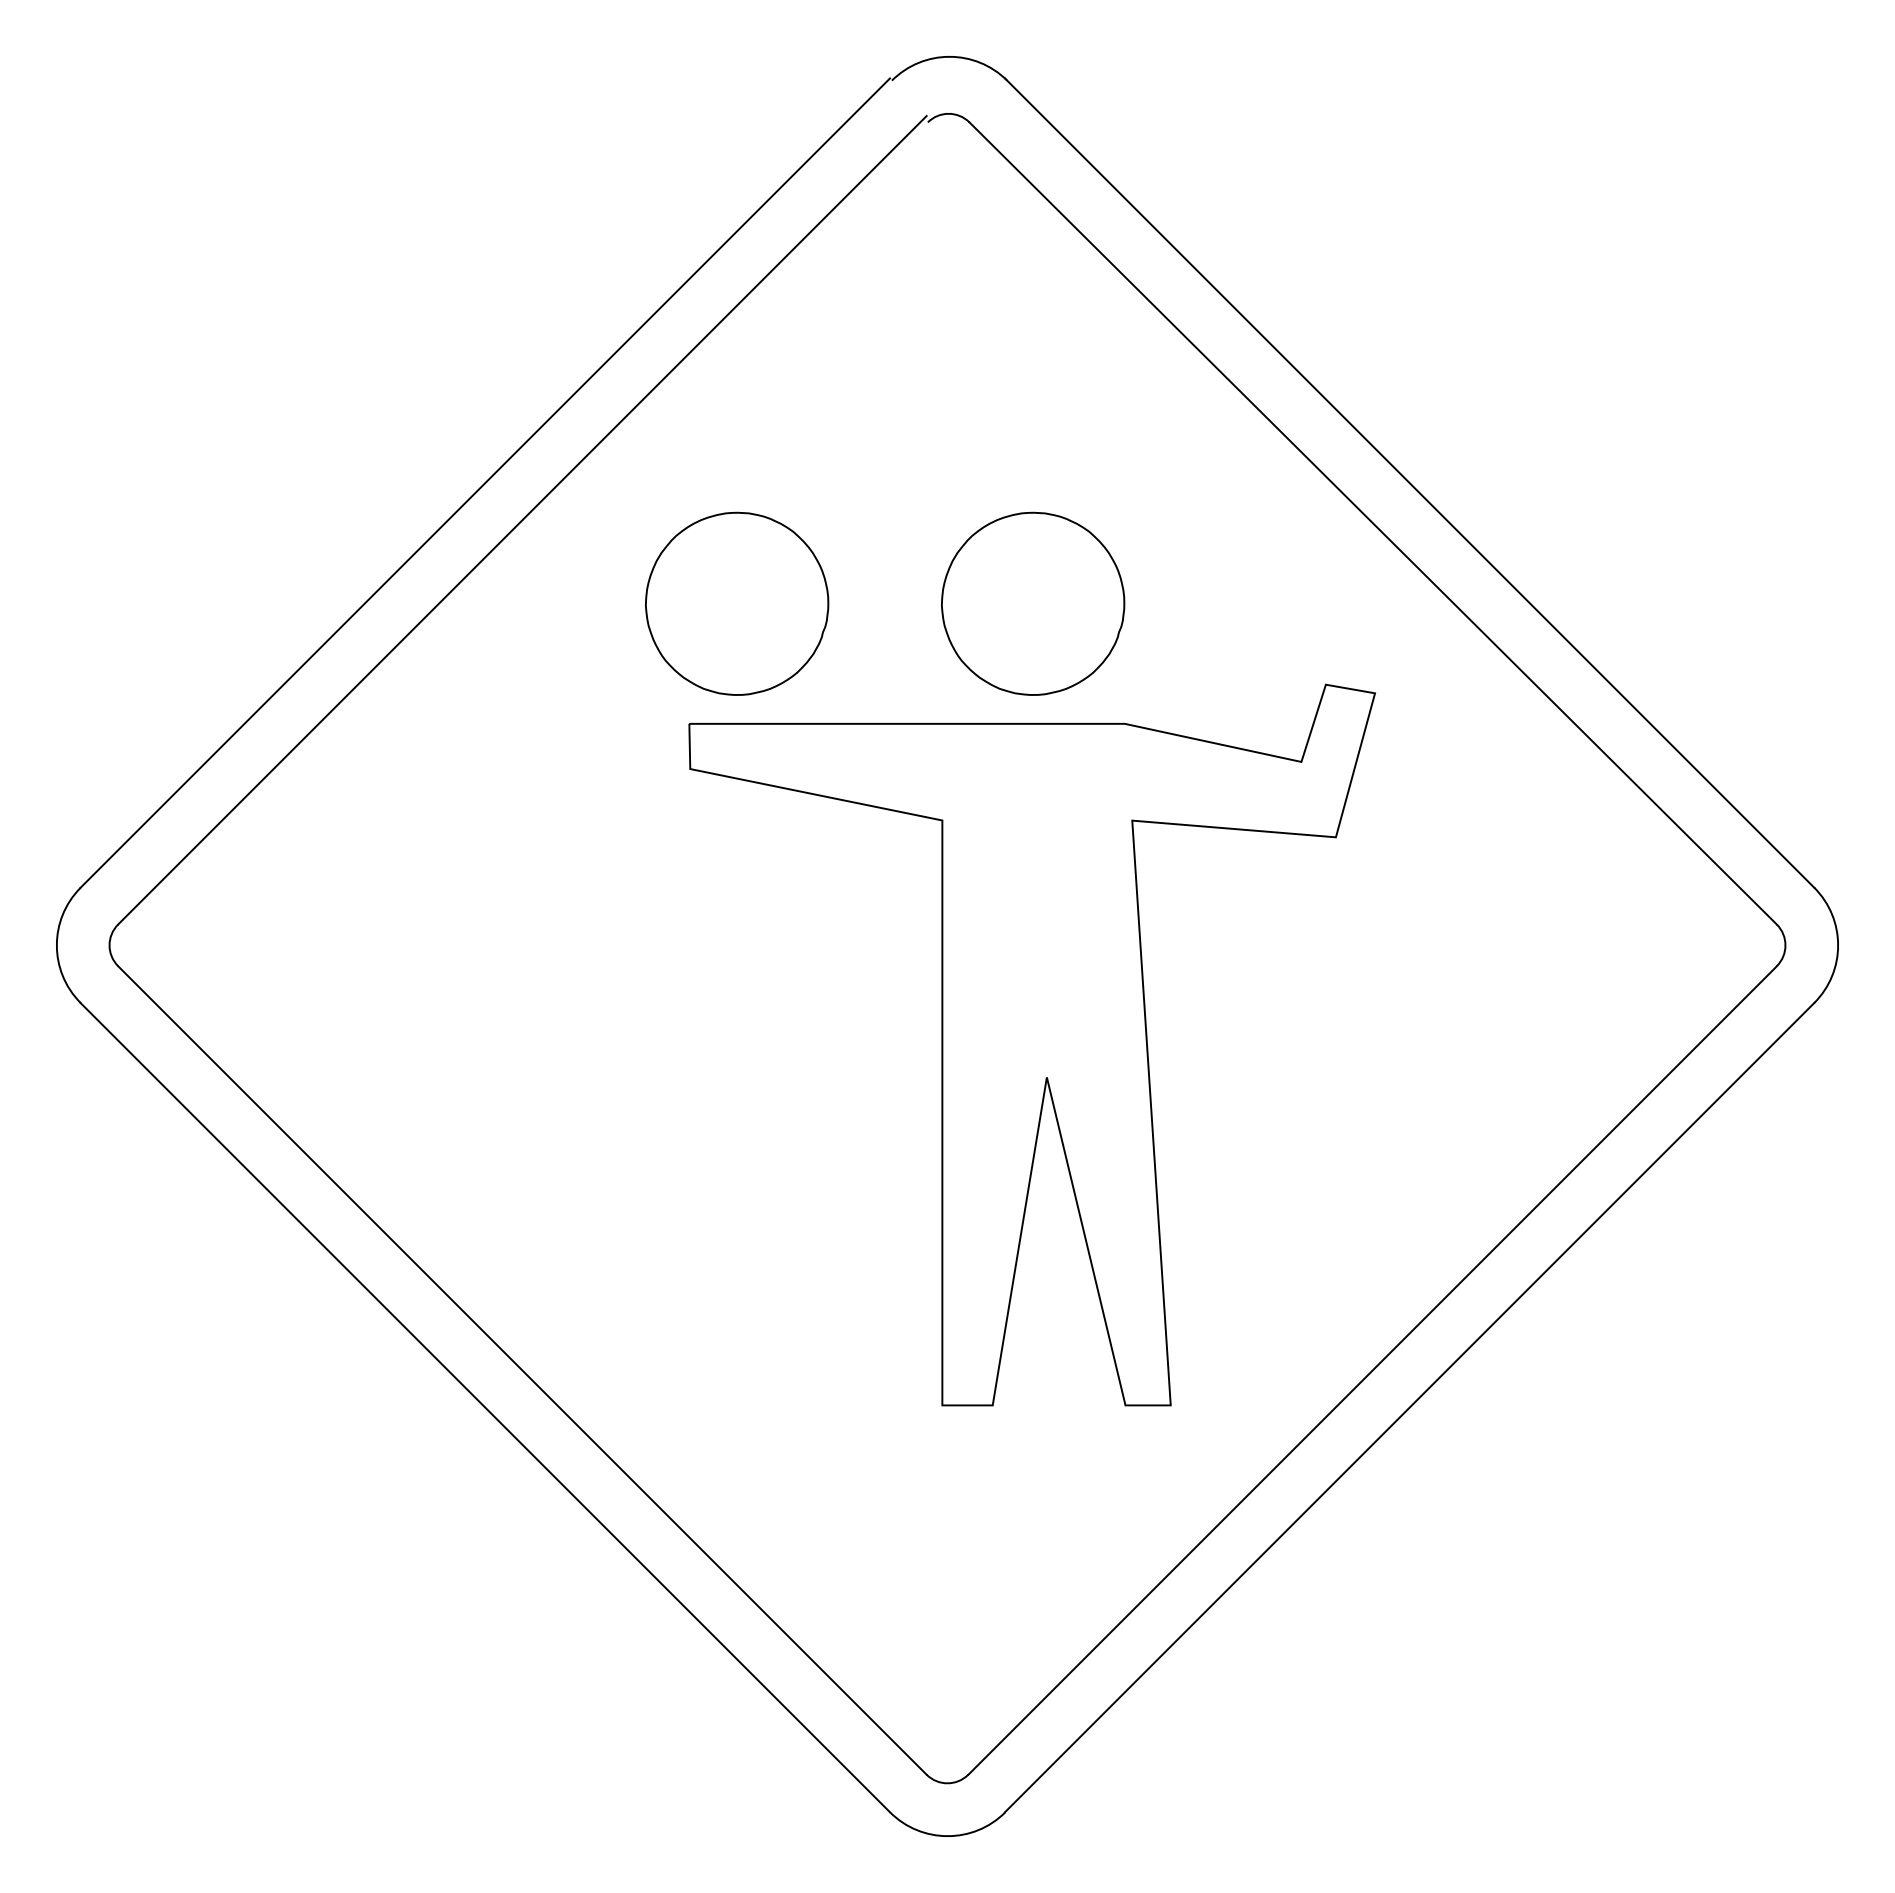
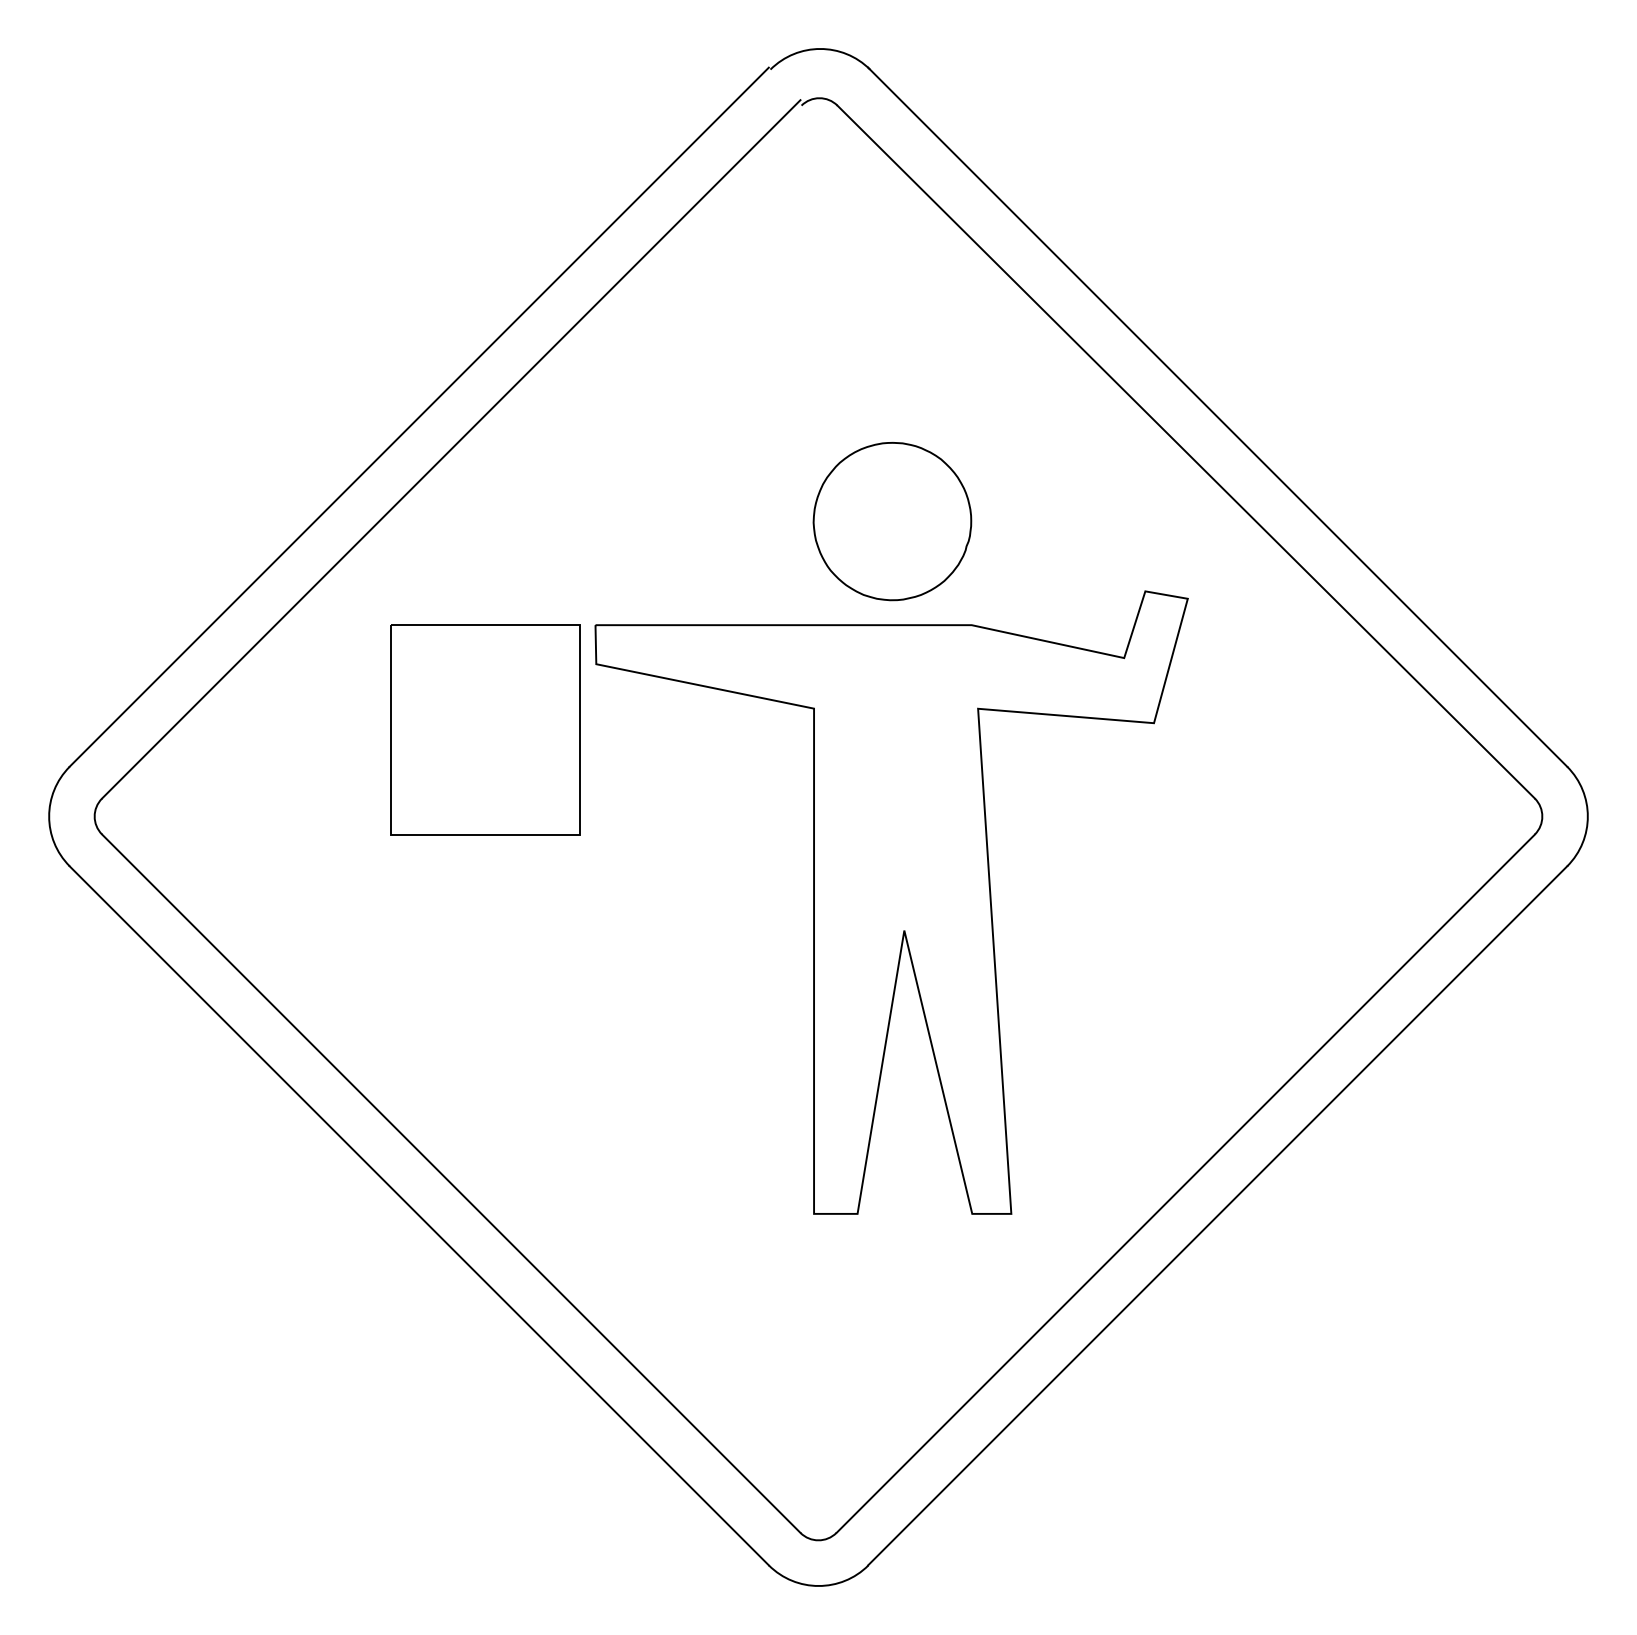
part: (737, 603) -> (637, 521), removed
part: (561, 845) -> (485, 730), added

